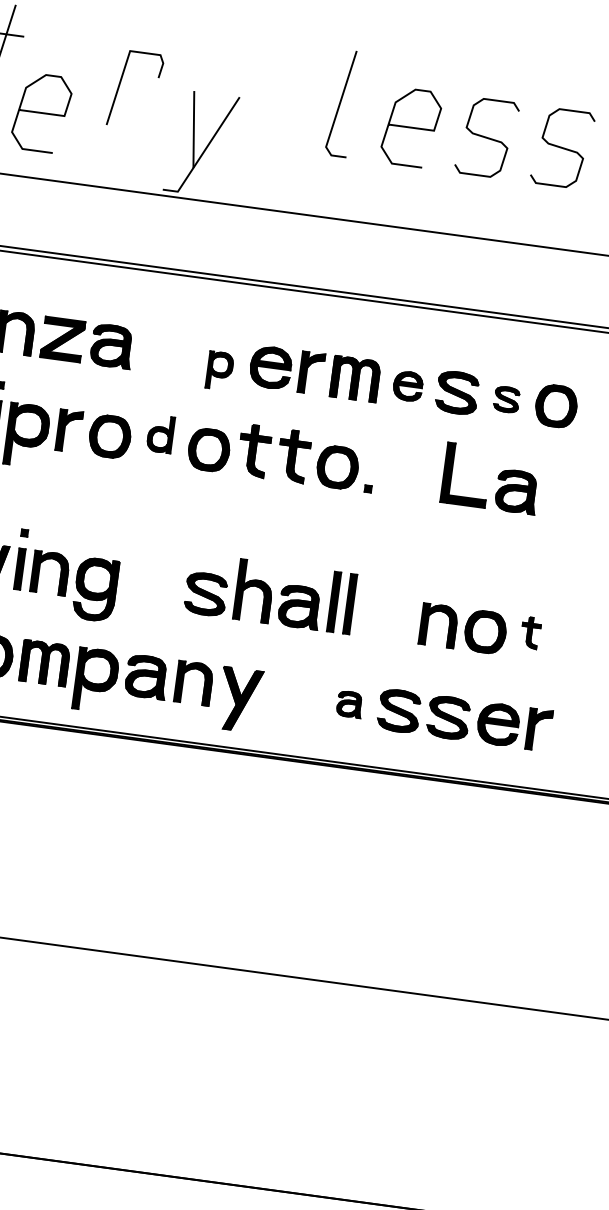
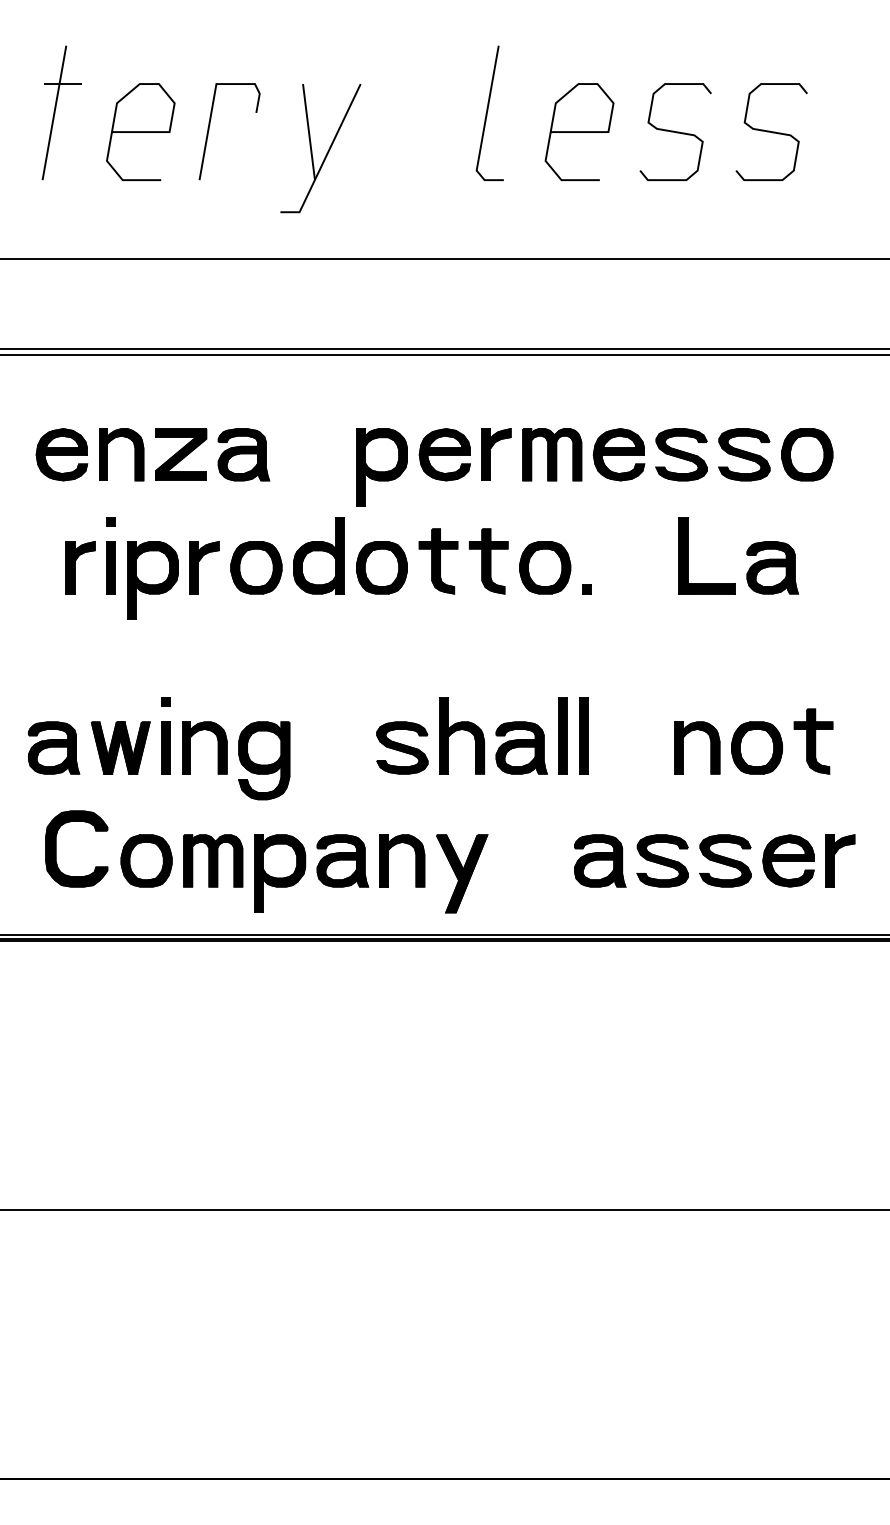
curve: (41, 112) -> (140, 131), moved
part: (206, 146) -> (327, 151), moved
part: (219, 370) -> (381, 467), size x1.67
part: (407, 385) -> (618, 454), size x1.43
part: (506, 399) -> (744, 454), size x1.67
part: (160, 433) -> (318, 555), size x1.67
part: (530, 632) -> (813, 741), size x1.67
part: (350, 704) -> (600, 860), size x1.67

